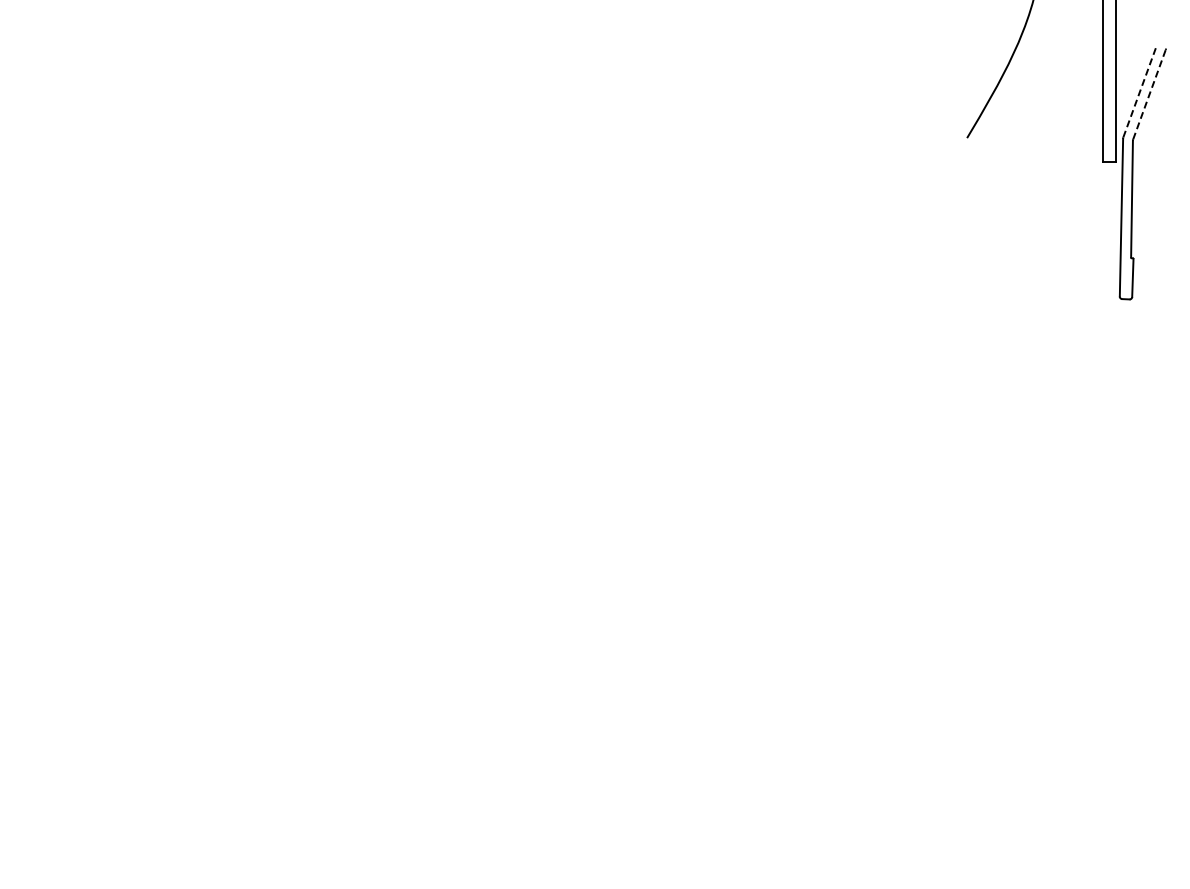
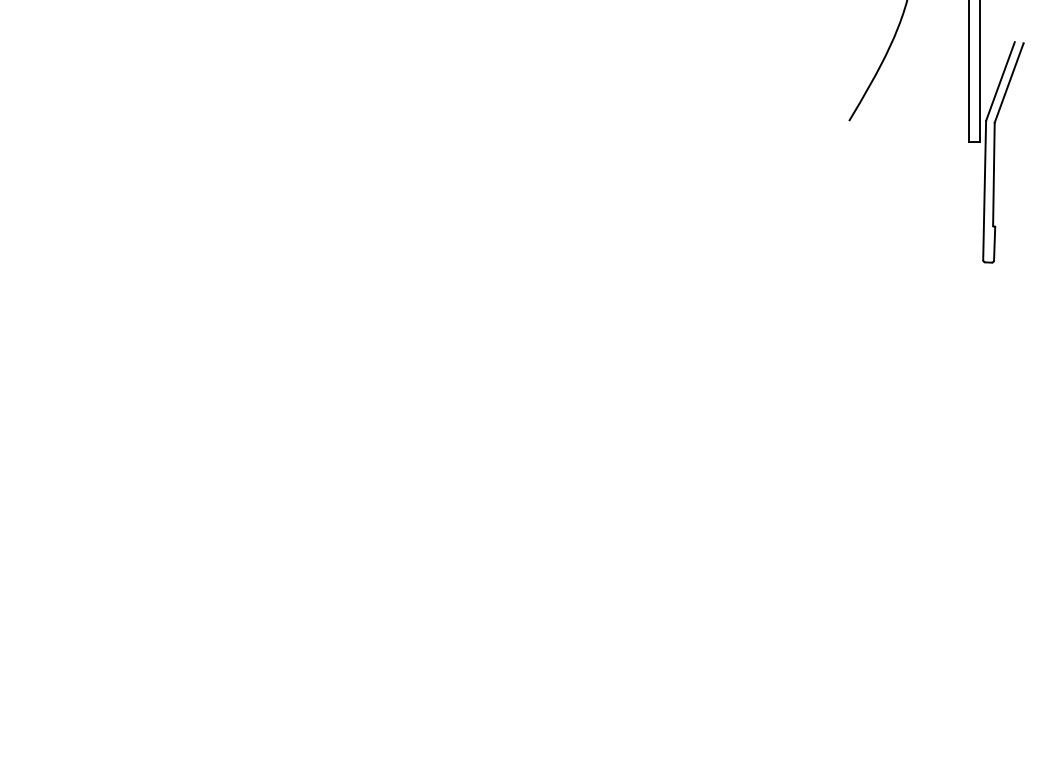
line: (1139, 92) -> (1000, 81), dashed -> solid
line: (1149, 94) -> (1009, 82), dashed -> solid

